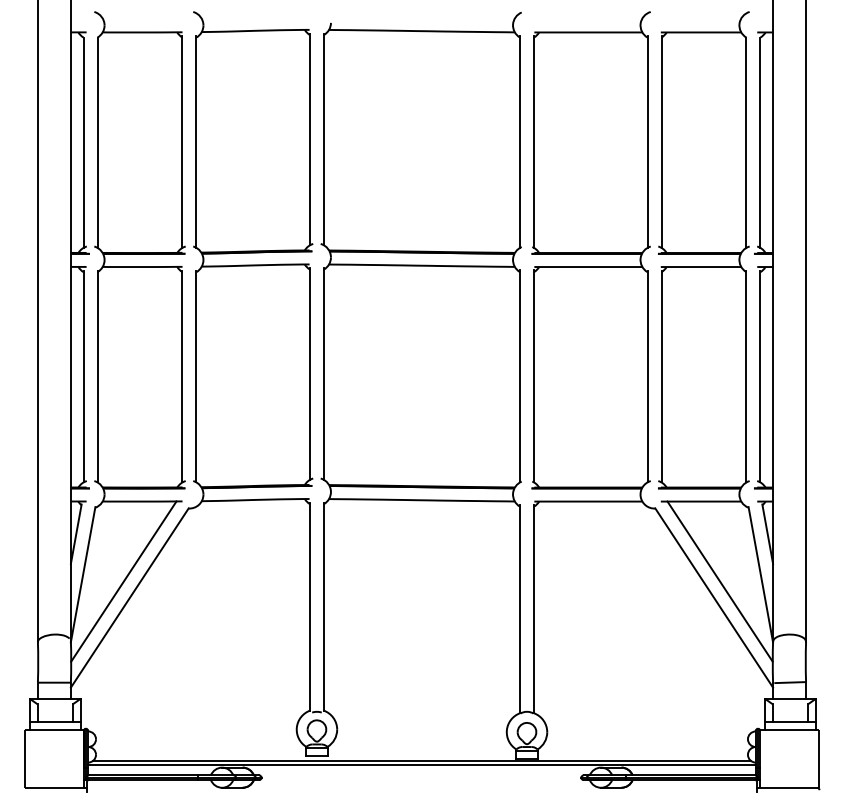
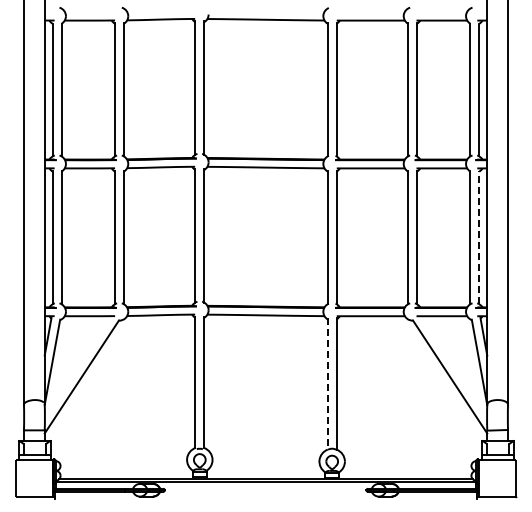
line: (760, 376) -> (479, 237), solid -> dashed
line: (122, 581) -> (77, 366), removed
line: (719, 581) -> (453, 366), removed
line: (519, 608) -> (327, 383), solid -> dashed

